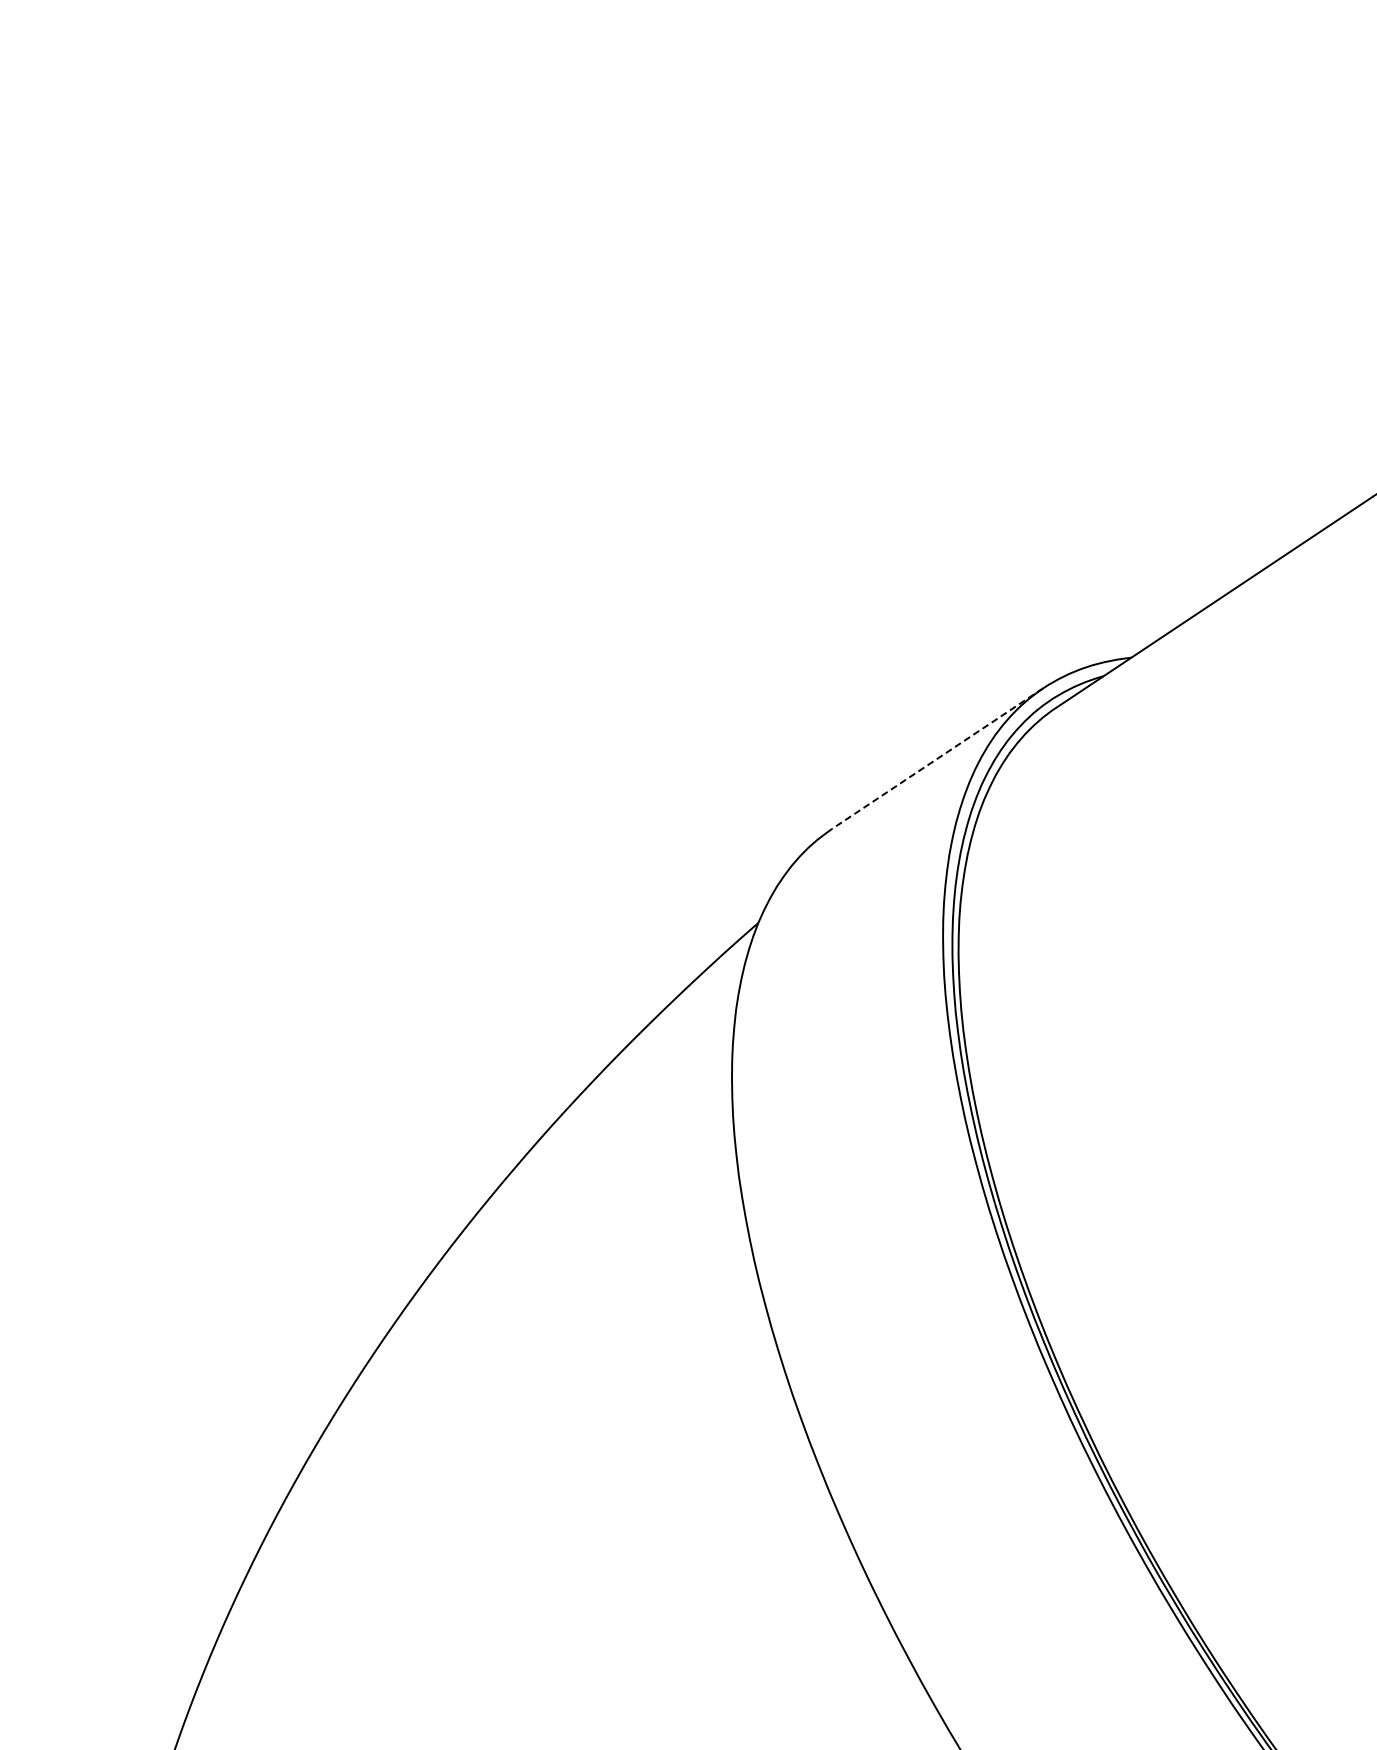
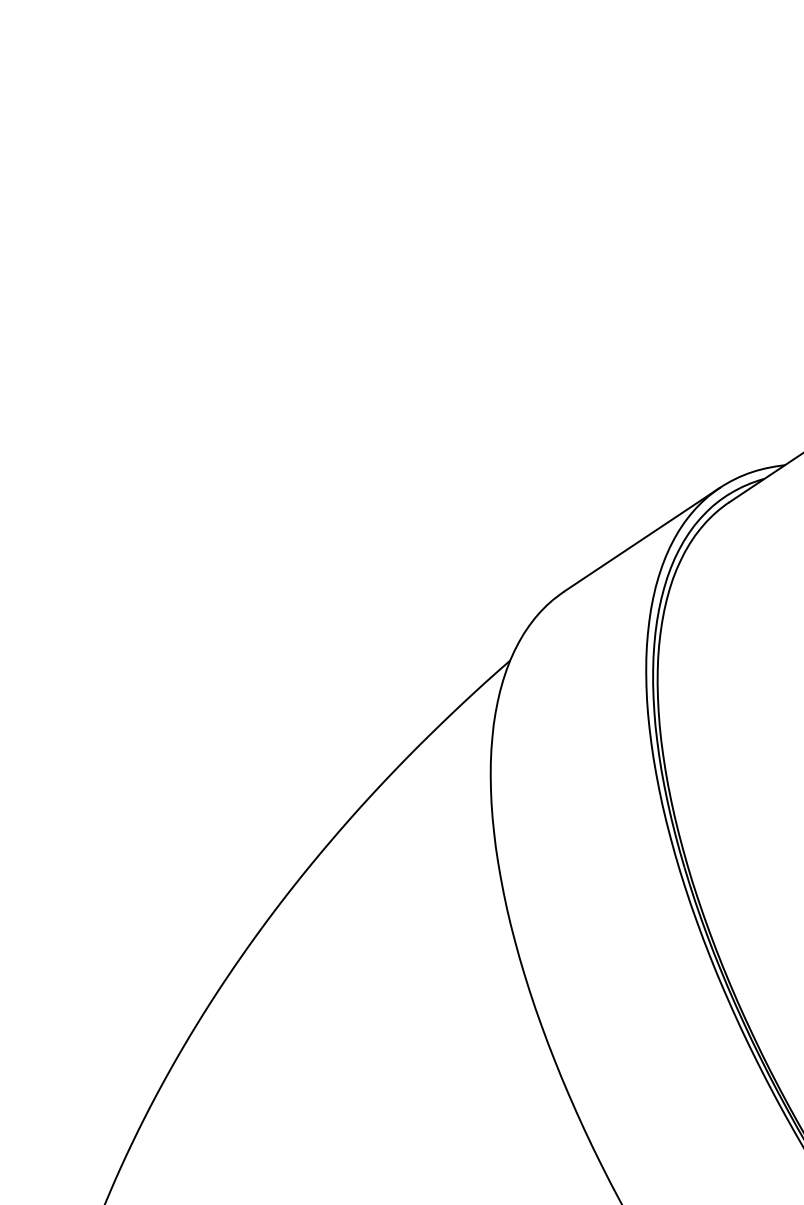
line: (937, 758) -> (642, 539), dashed -> solid

